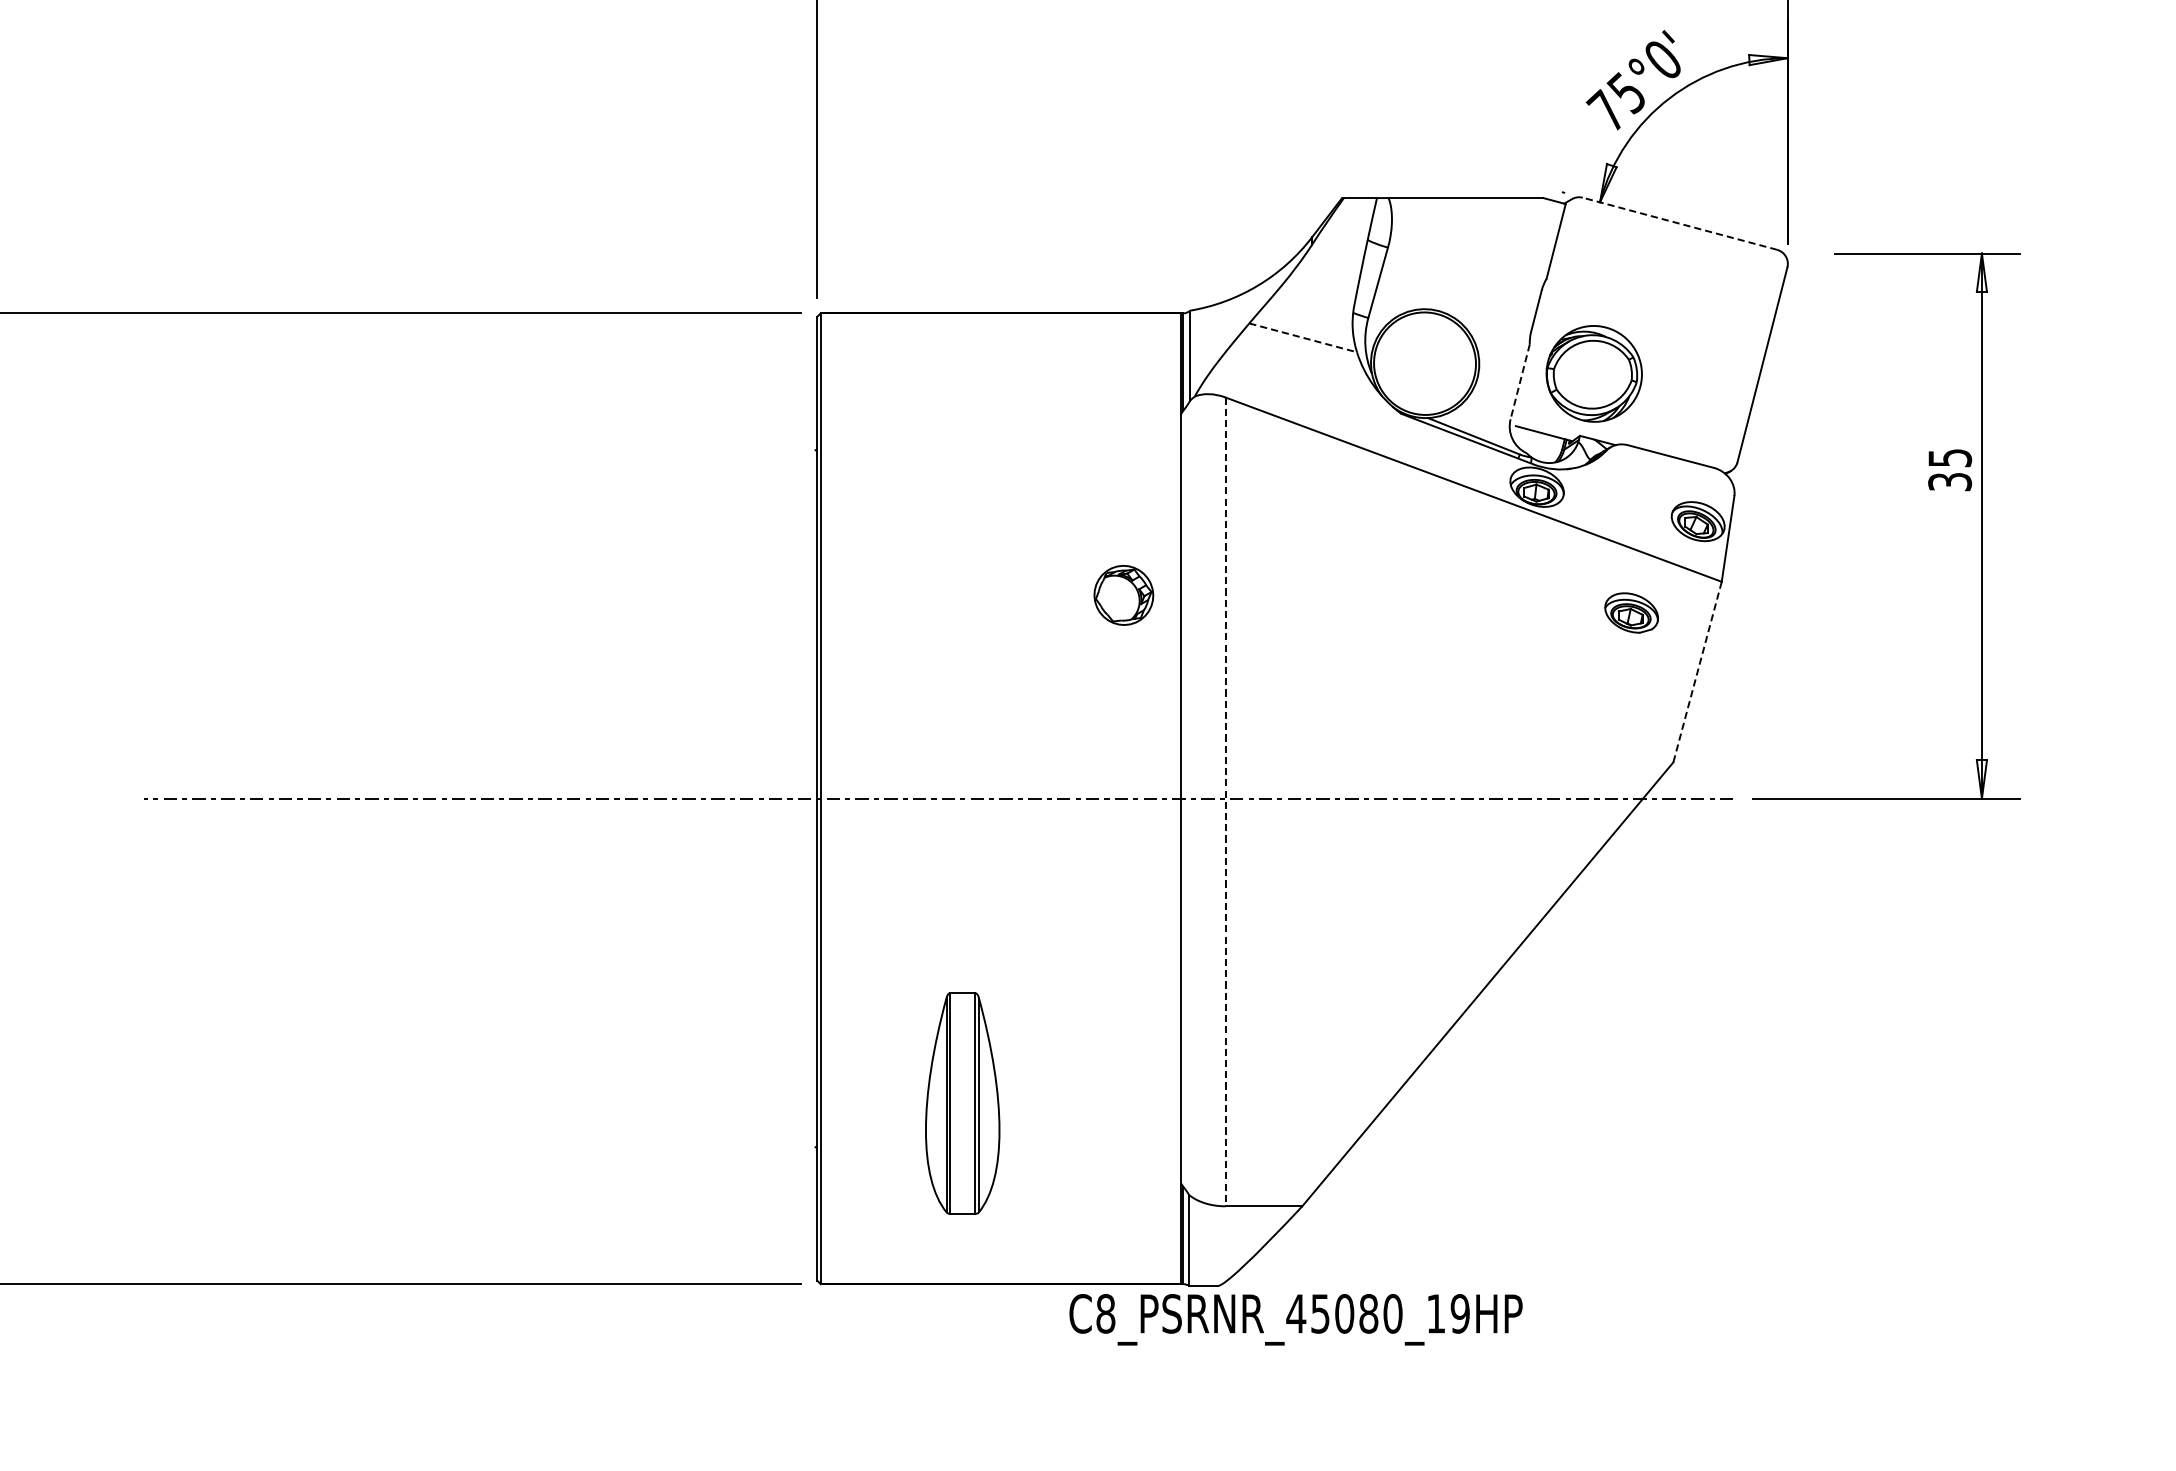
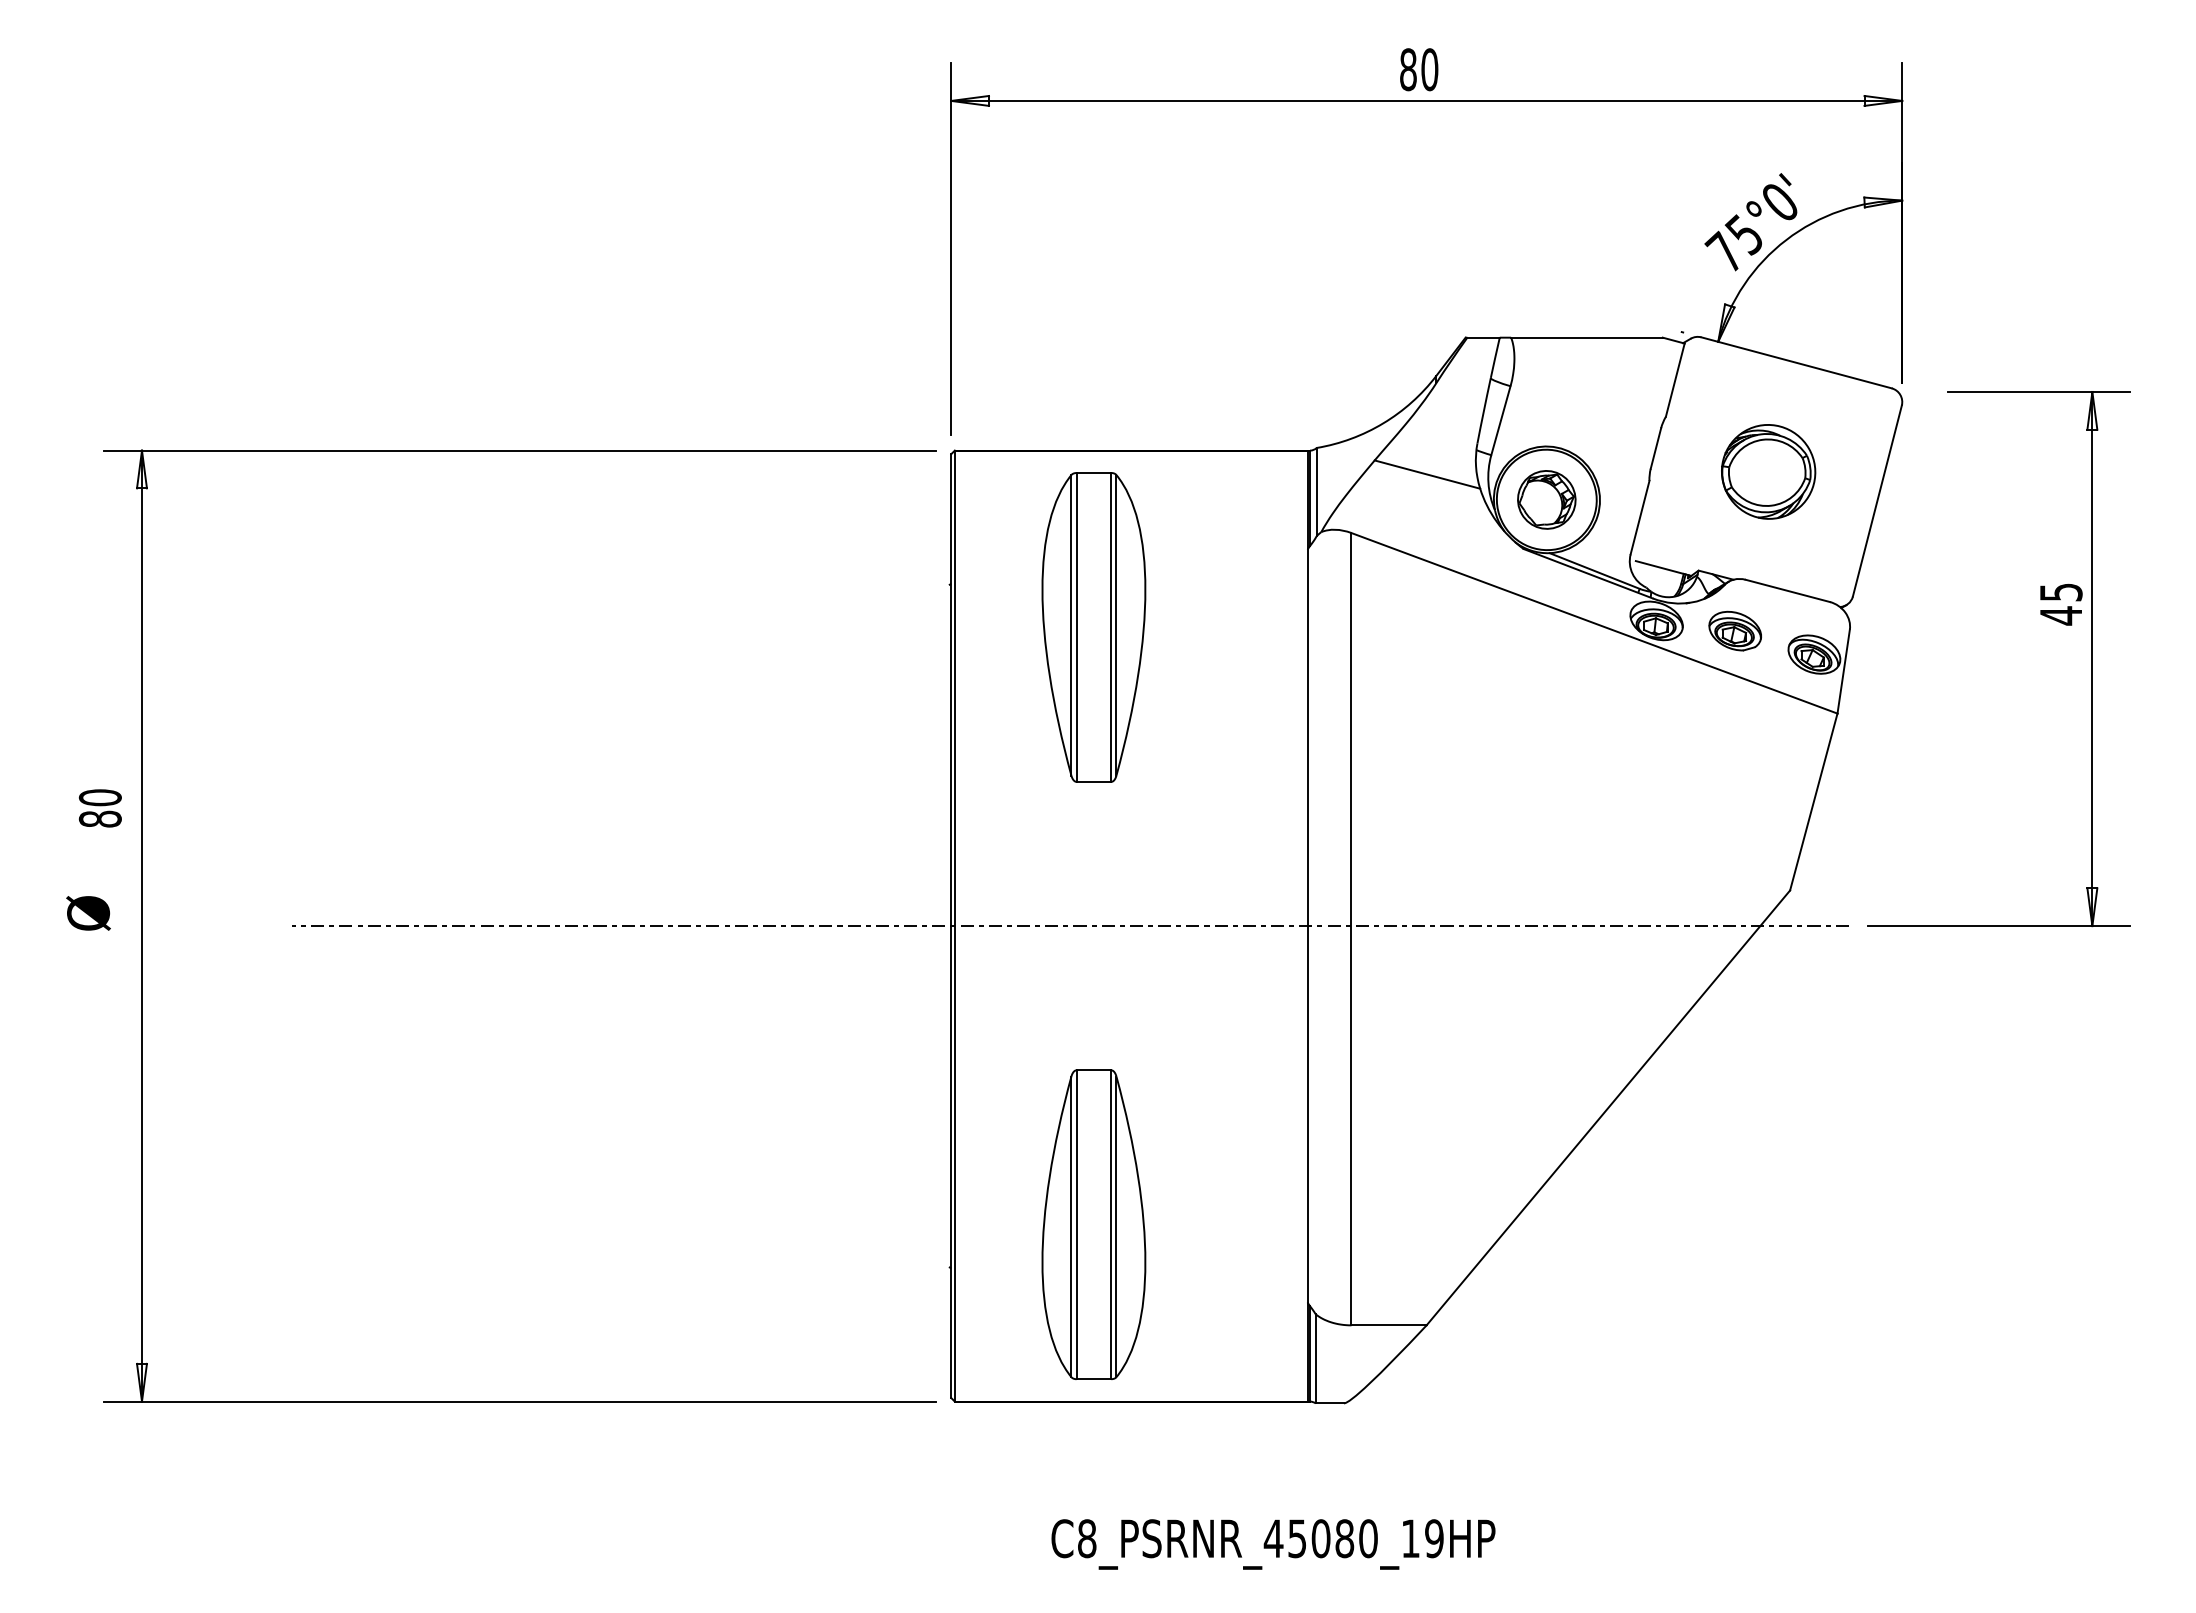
line: (1679, 223) -> (1796, 362), dashed -> solid
line: (1303, 337) -> (1427, 474), dashed -> solid
part: (1594, 373) -> (1768, 471), moved
line: (1520, 381) -> (1640, 517), dashed -> solid
text: (1949, 481) -> (2060, 615), 35 -> 45
part: (962, 493) -> (1093, 627), added
part: (1123, 594) -> (1546, 499), moved
part: (1630, 612) -> (1734, 630), moved
line: (1697, 672) -> (1813, 802), dashed -> solid
line: (1225, 802) -> (1351, 929), dashed -> solid
part: (962, 1103) -> (1093, 1224), size x1.43
text: (1296, 1319) -> (1273, 1544), moved

